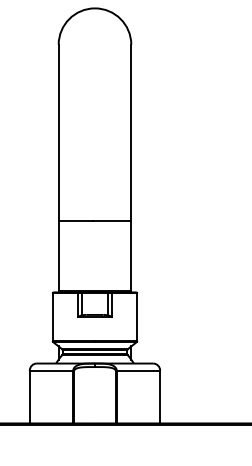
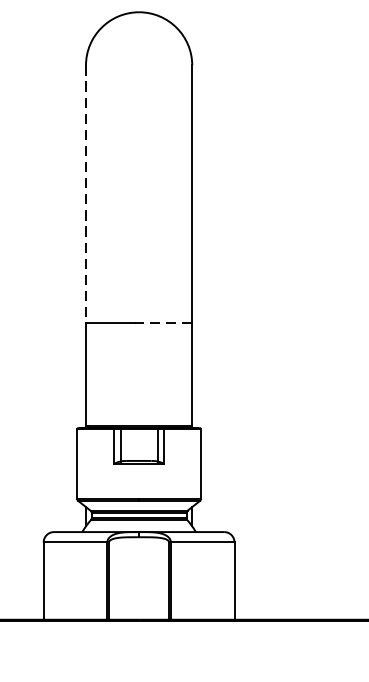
line: (58, 133) -> (85, 195), solid -> dashed
line: (111, 220) -> (163, 322), solid -> dashed

